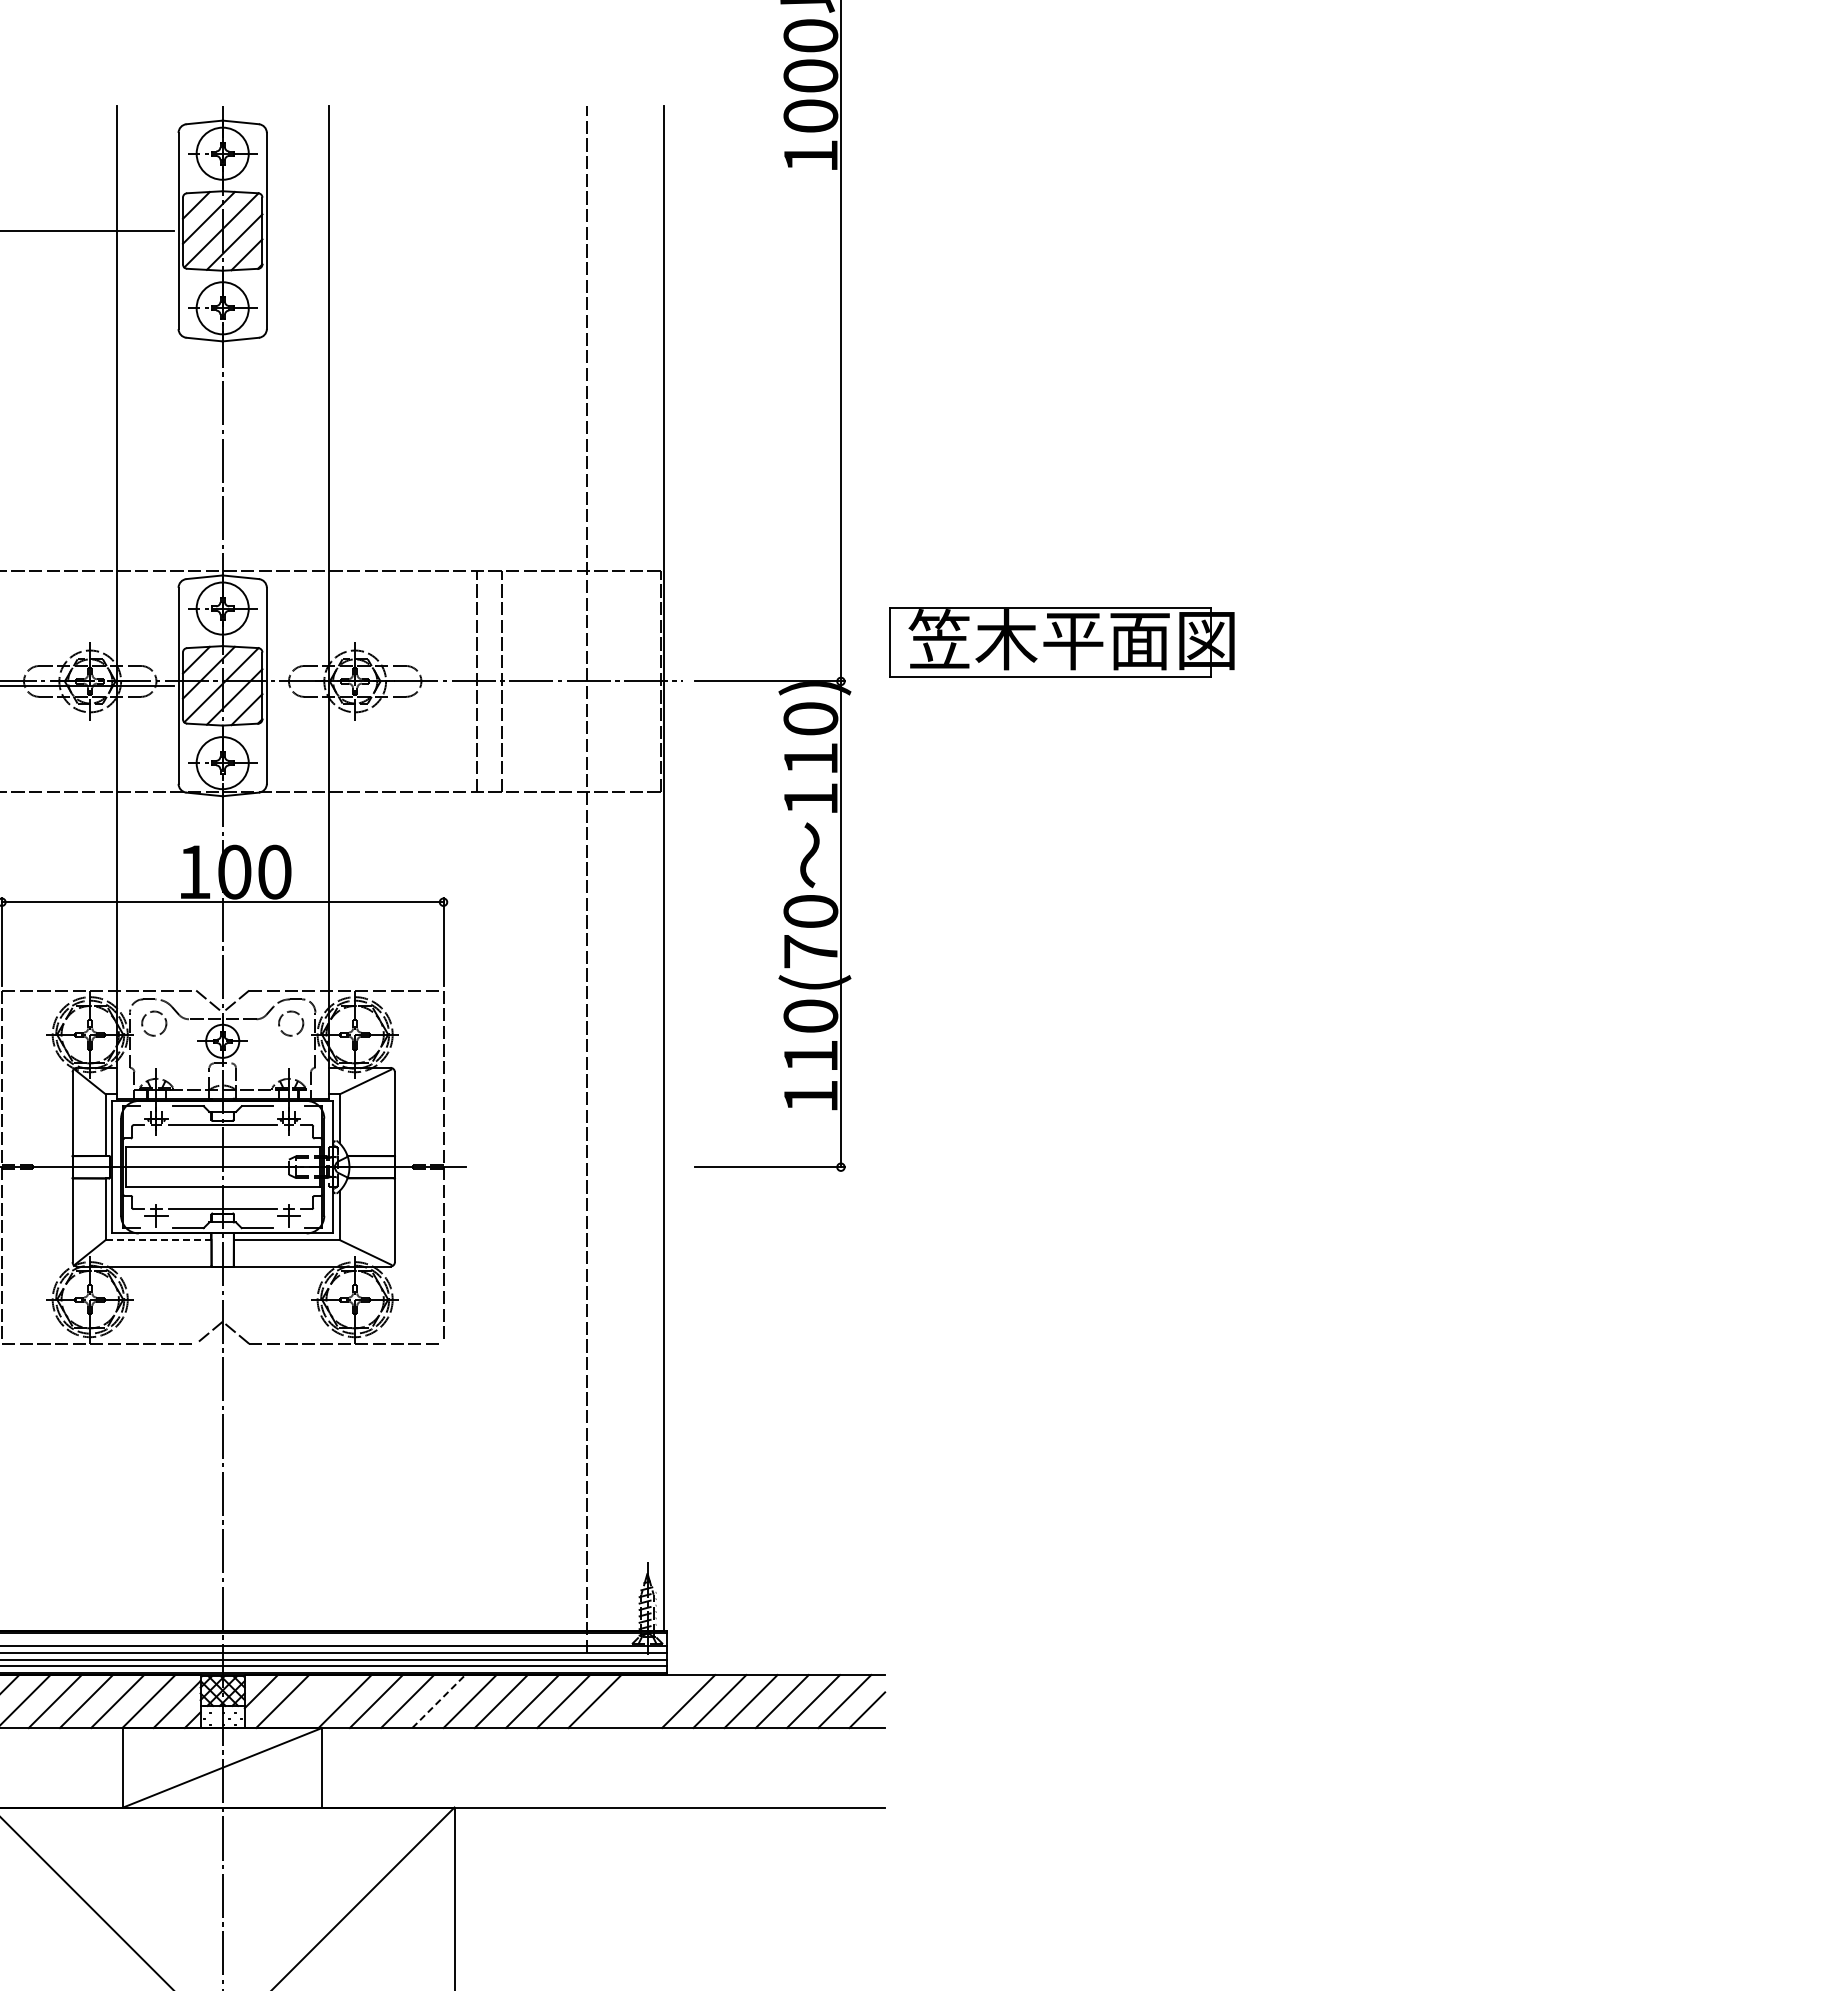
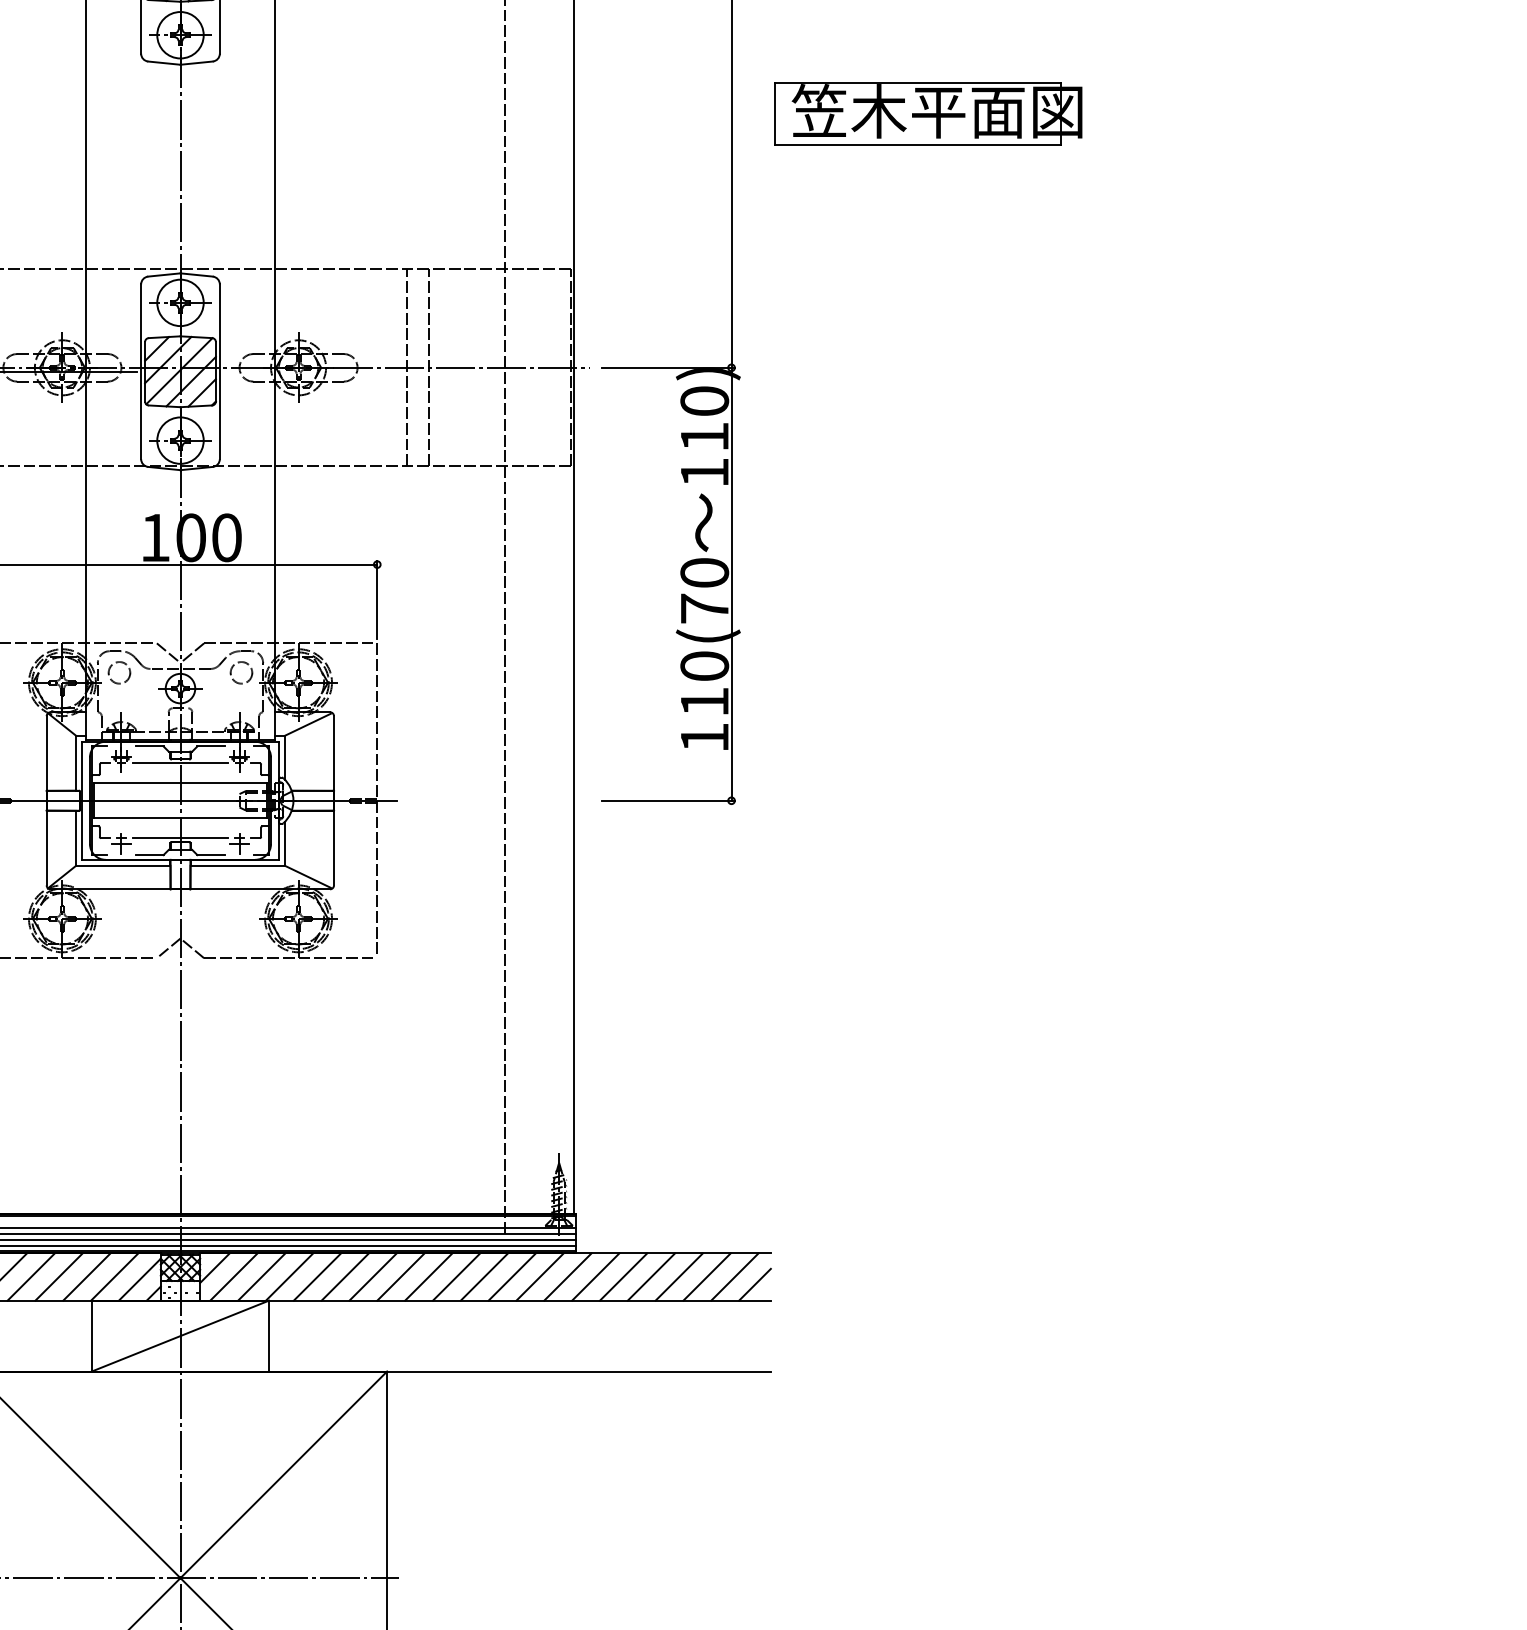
part: (1061, 642) -> (928, 113), moved
line: (158, 1240) -> (123, 866), dashed -> solid
line: (313, 1701) -> (261, 1277), added
line: (439, 1701) -> (373, 1277), dashed -> solid
line: (625, 1701) -> (539, 1277), added
line: (656, 1701) -> (567, 1277), added

